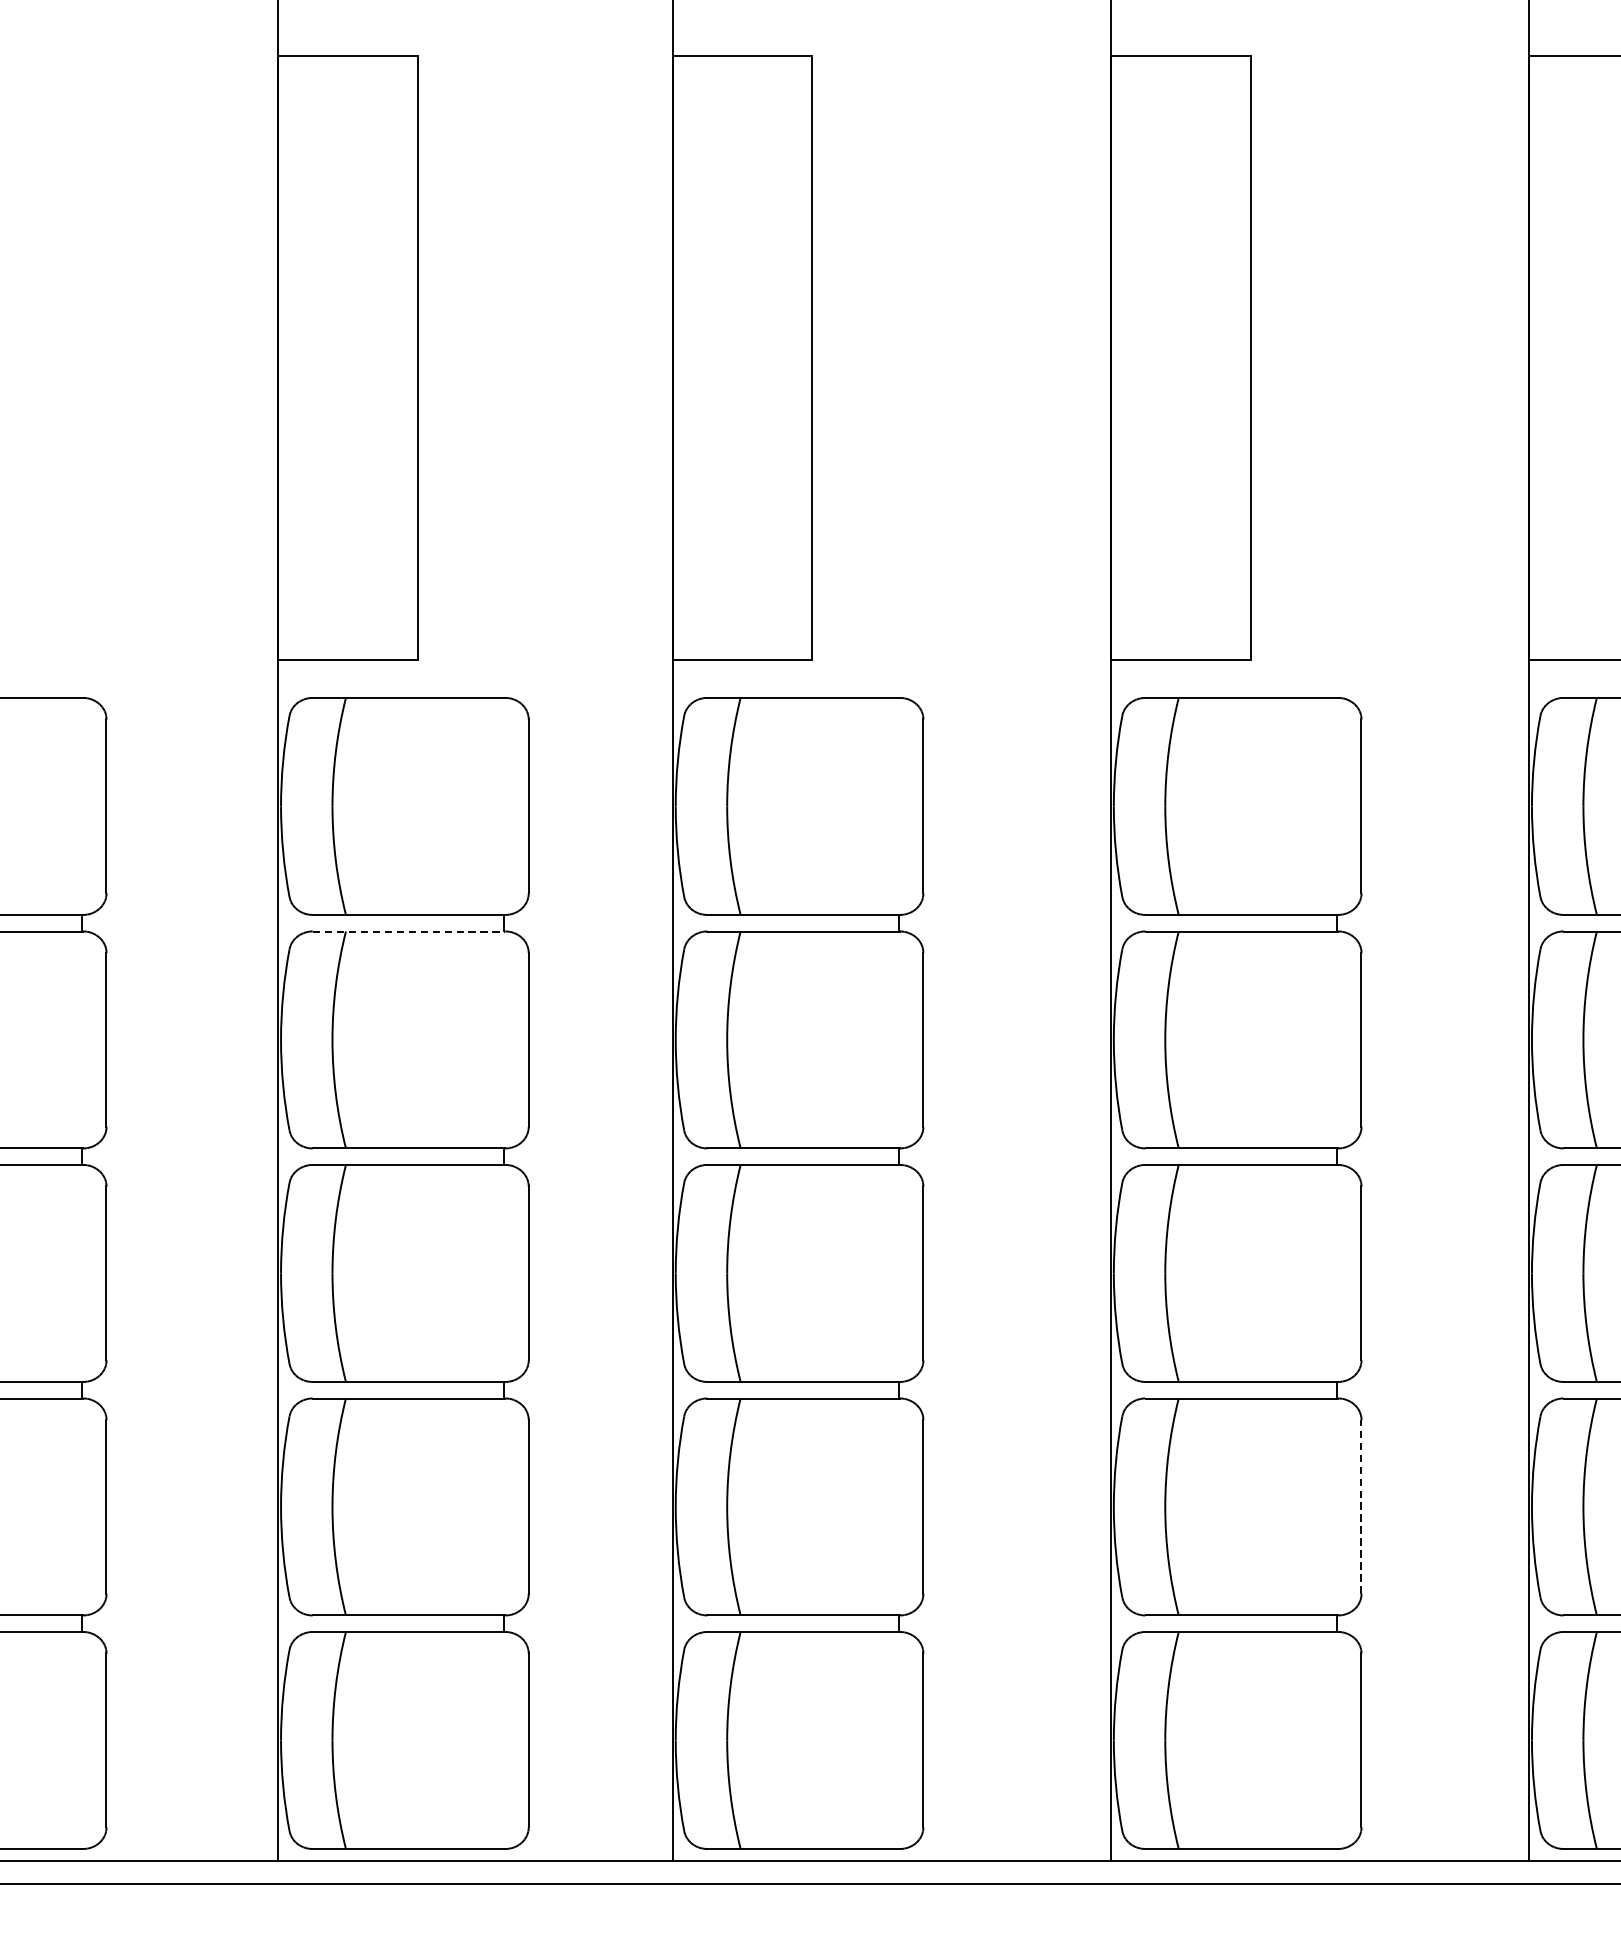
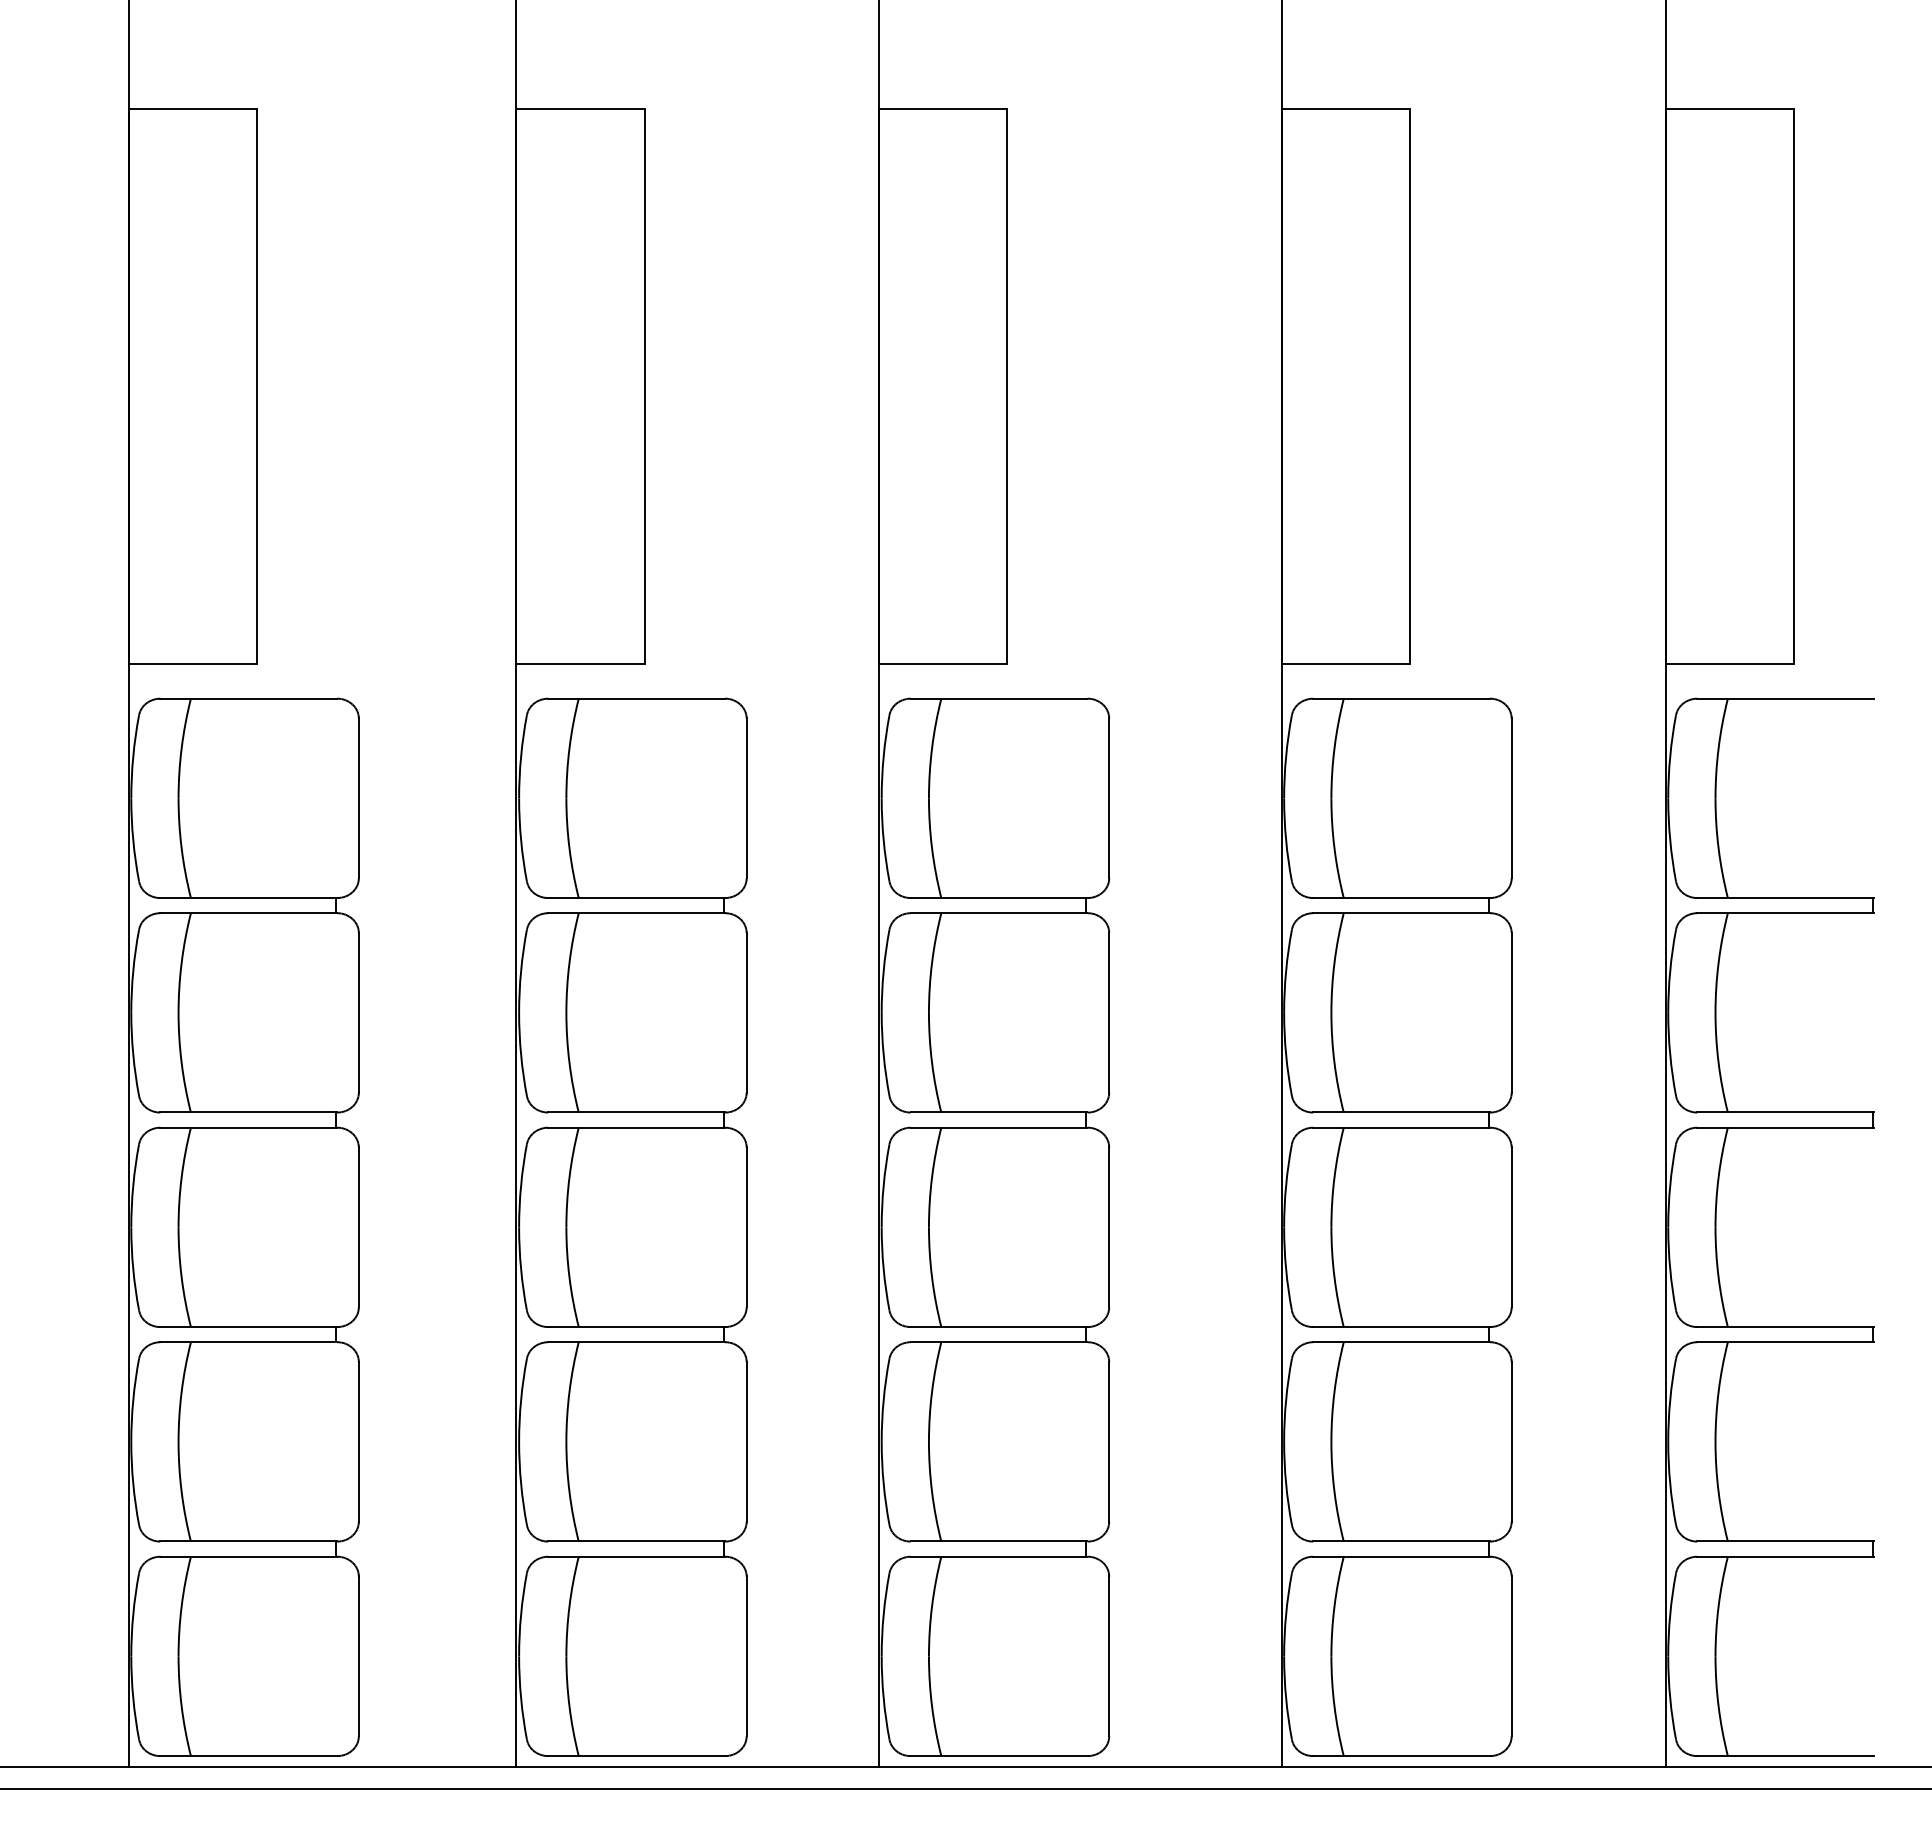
line: (409, 931) -> (637, 913), dashed -> solid
line: (1361, 1506) -> (1511, 1441), dashed -> solid

